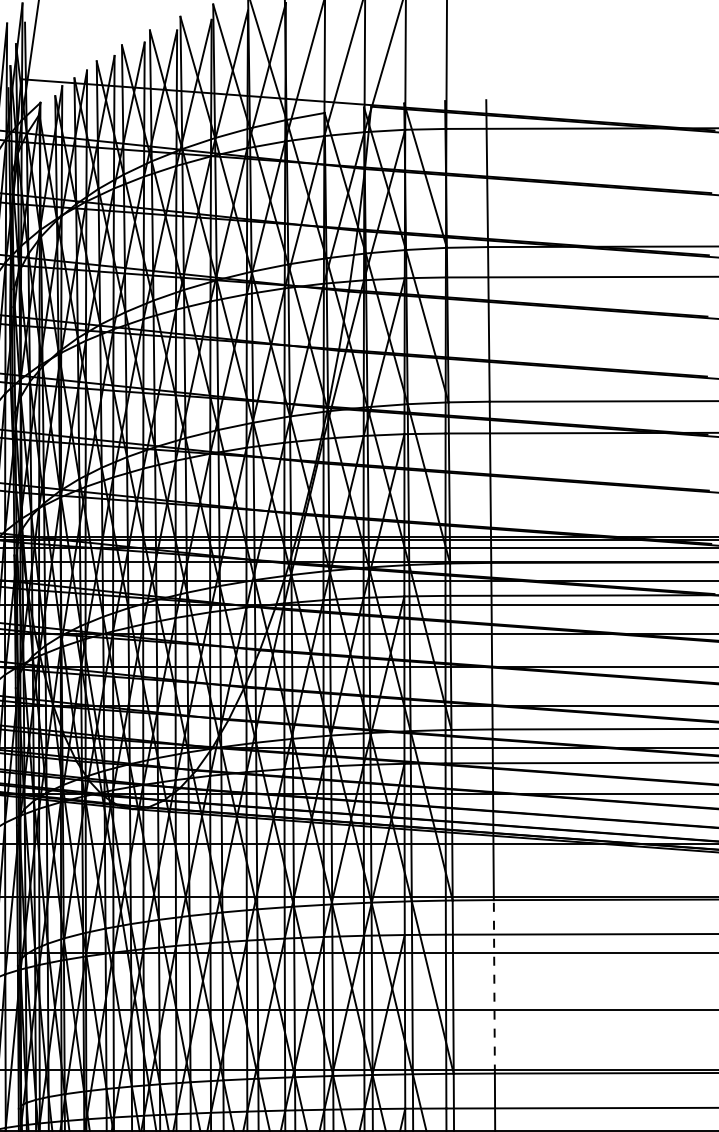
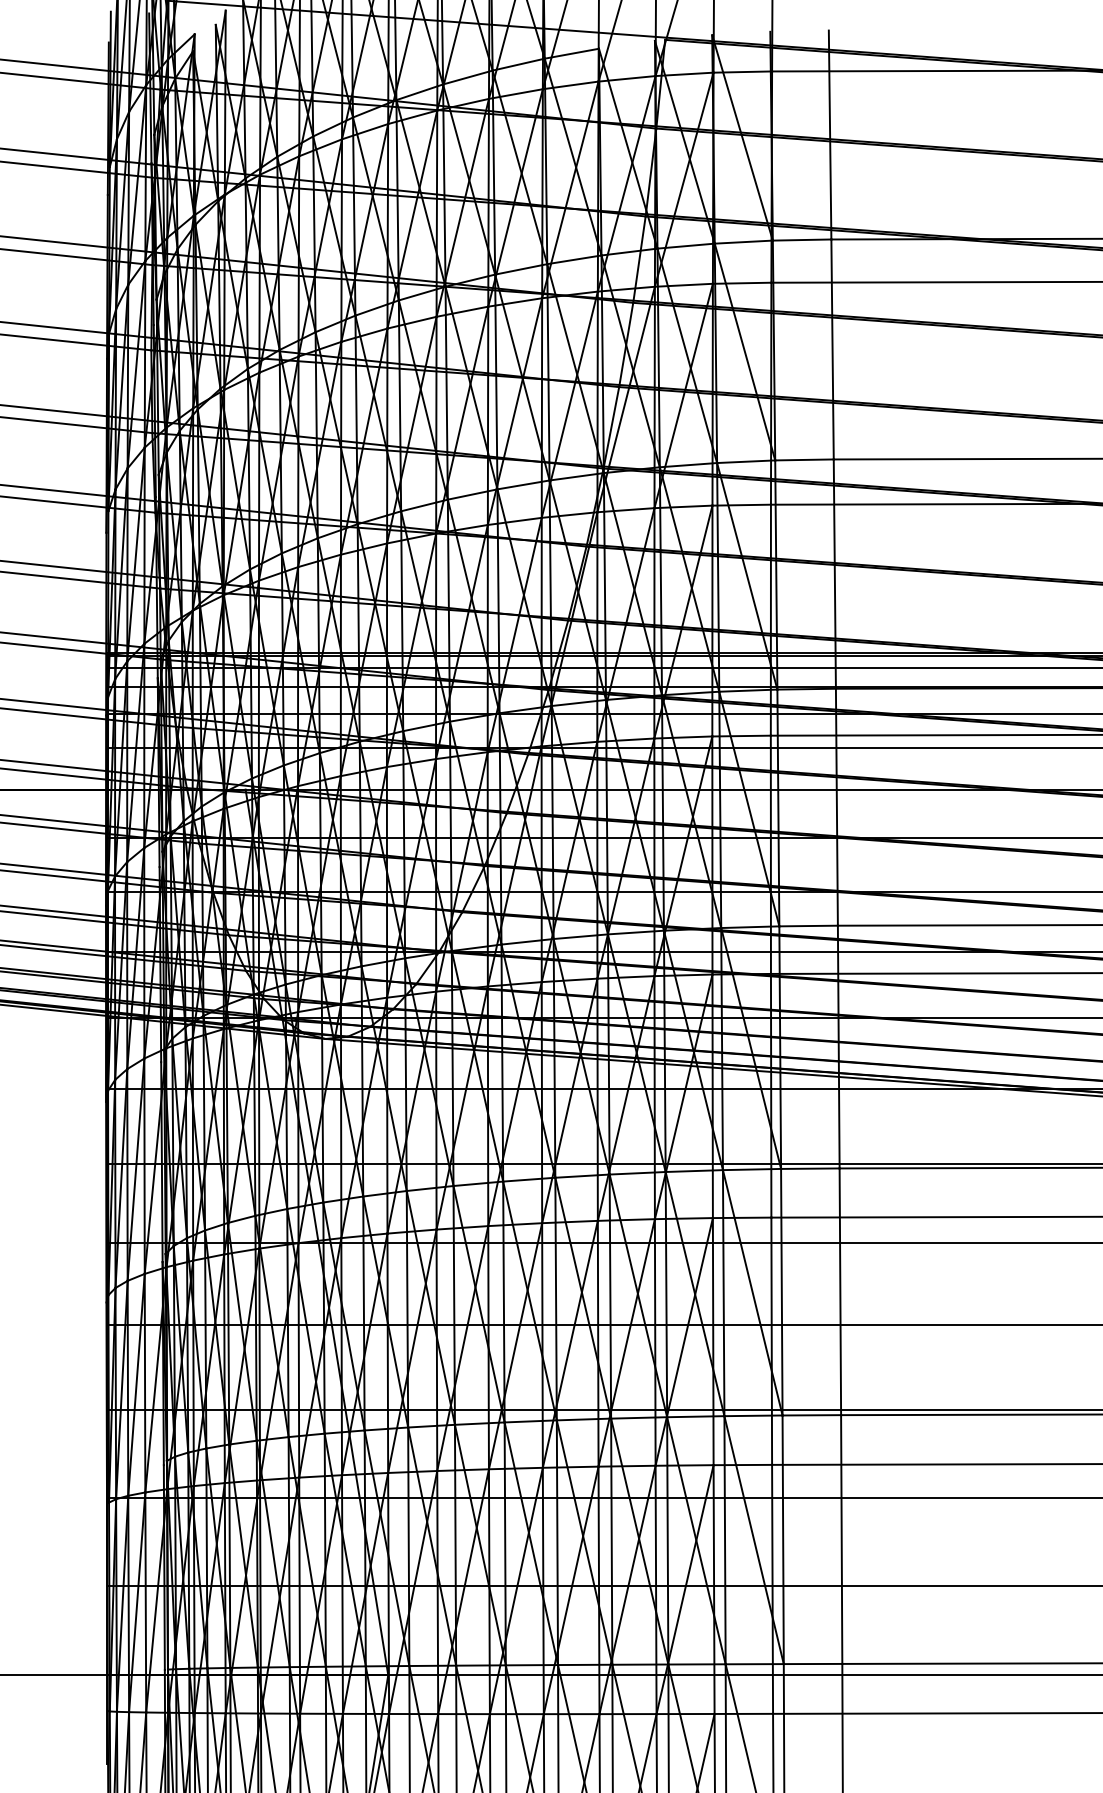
line: (494, 986) -> (840, 1291), dashed -> solid

